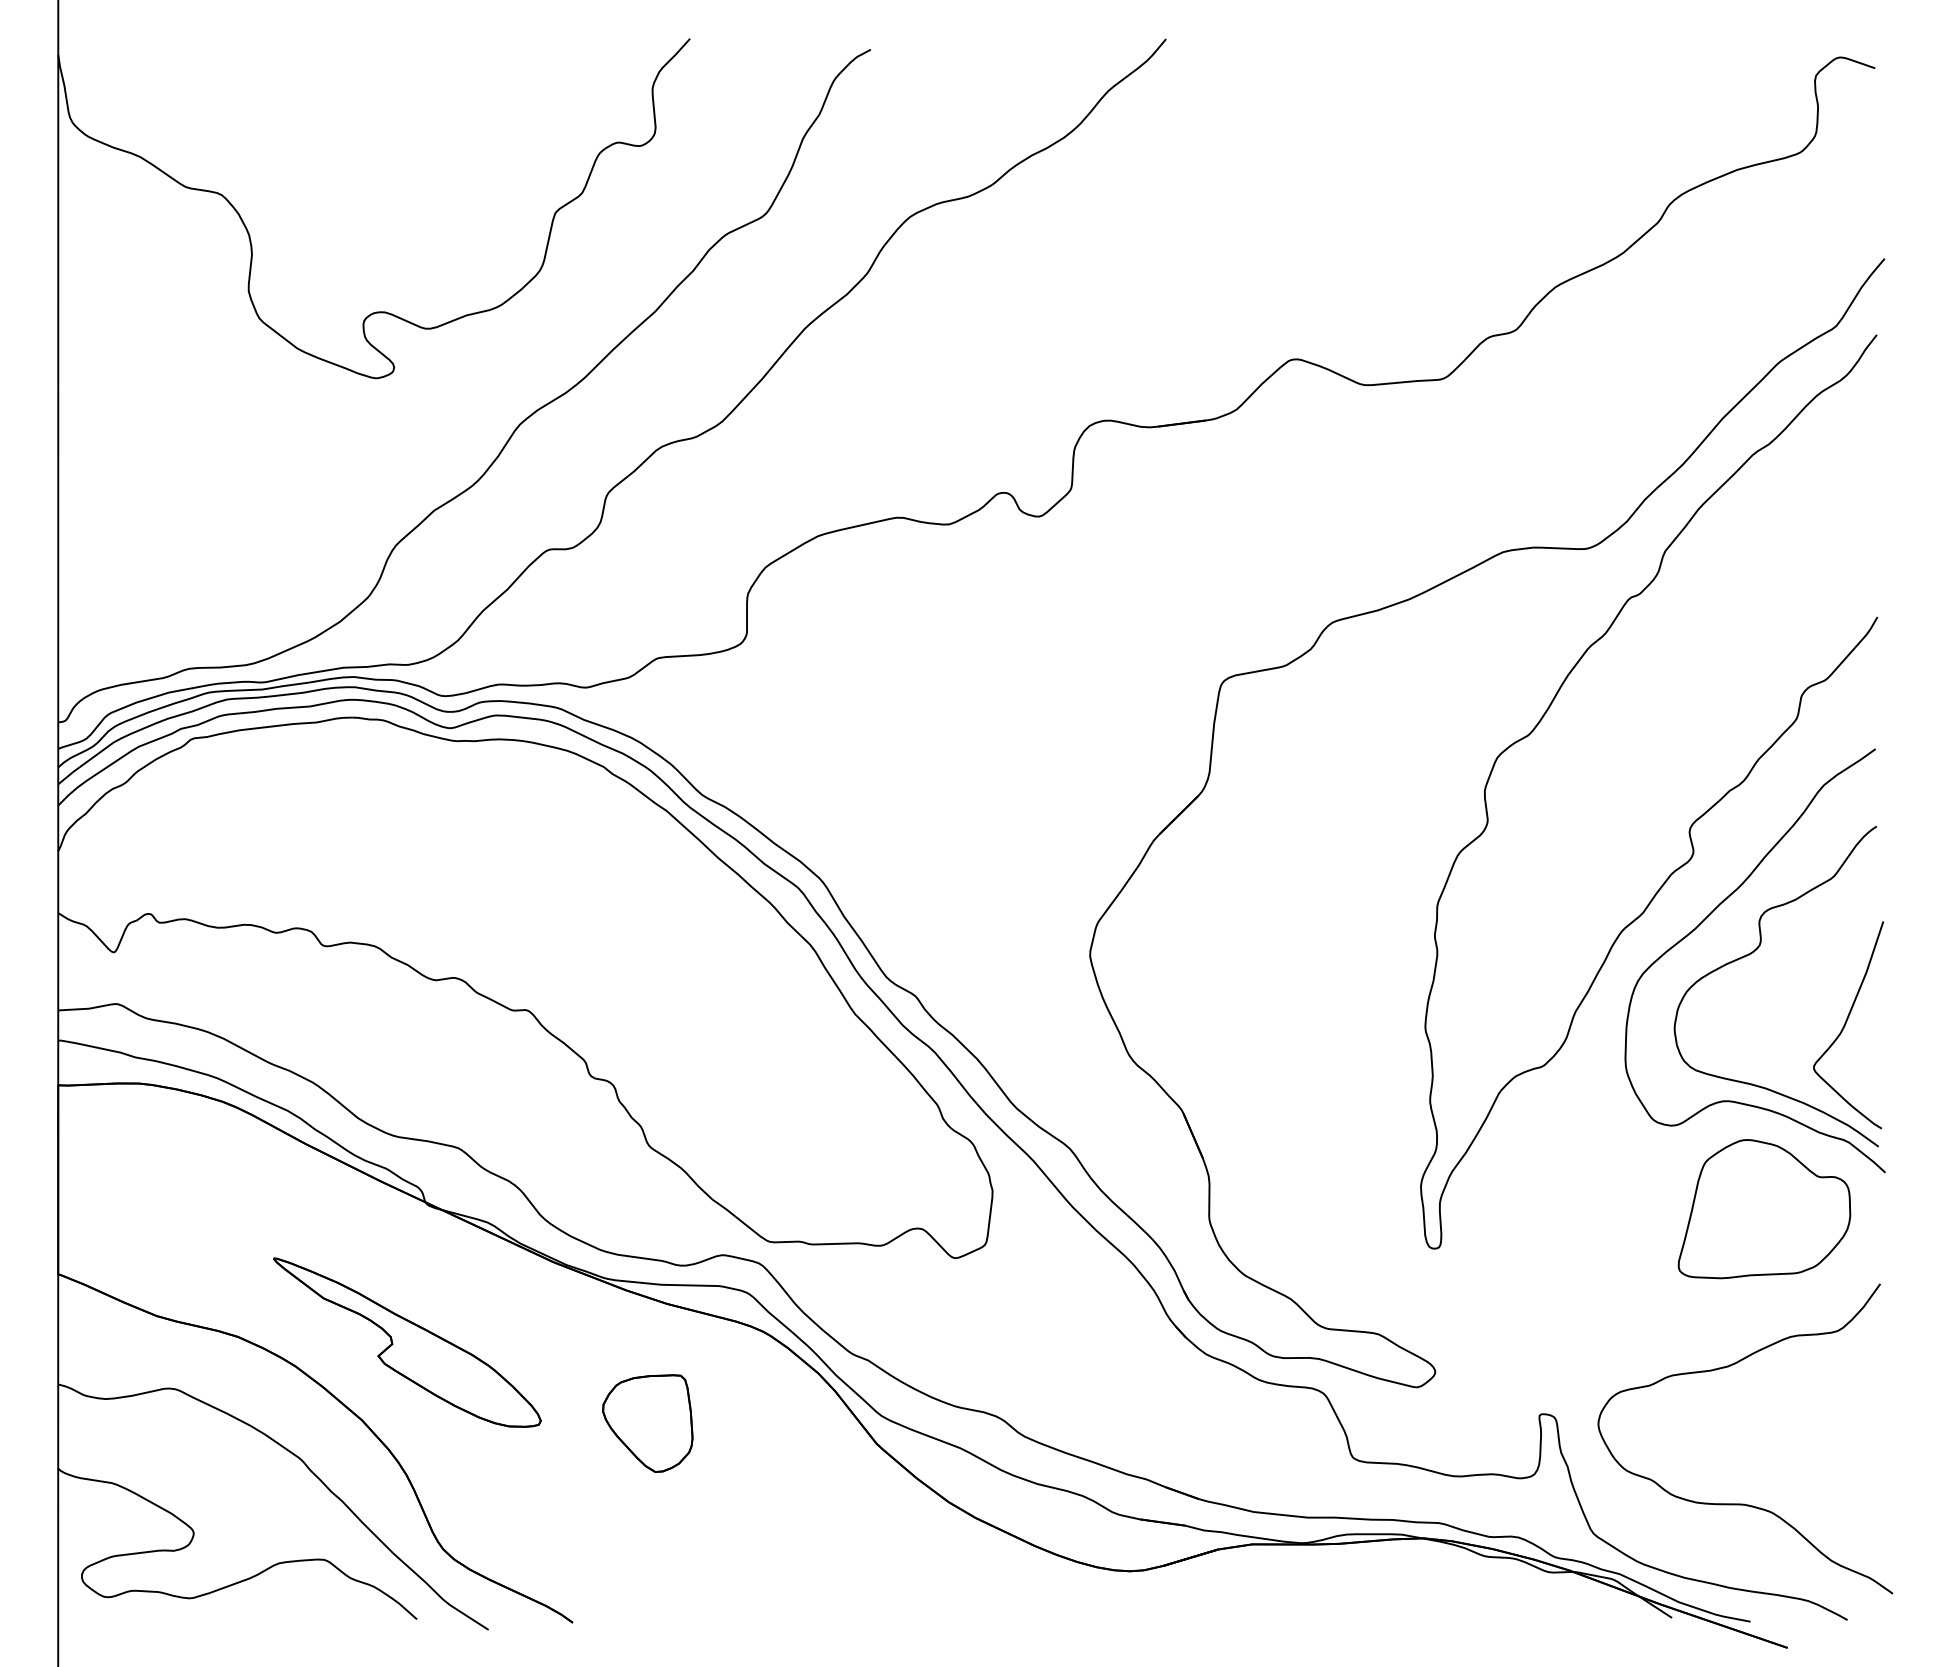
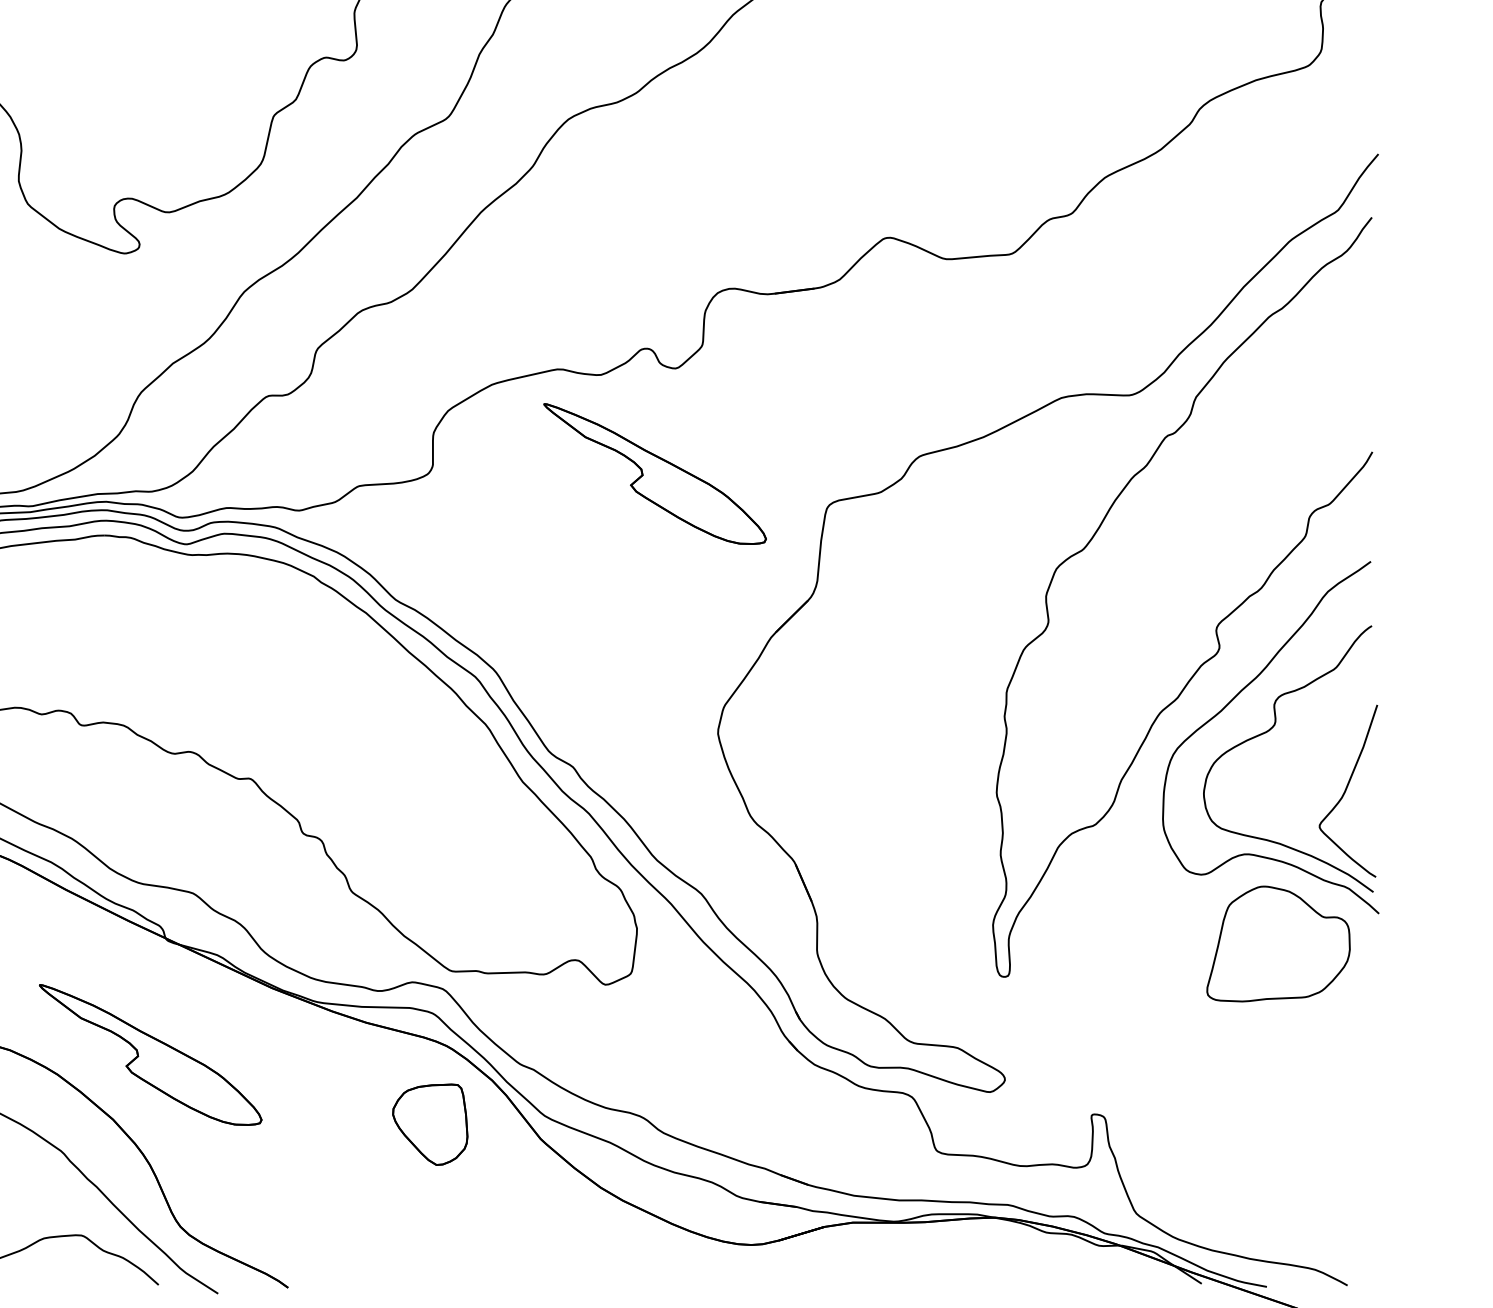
part: (1014, 643) -> (655, 473), added
part: (647, 1423) -> (430, 1124), moved
curve: (1744, 1503) -> (1261, 1188), removed

